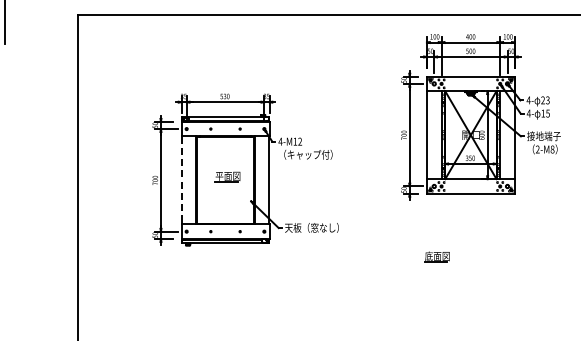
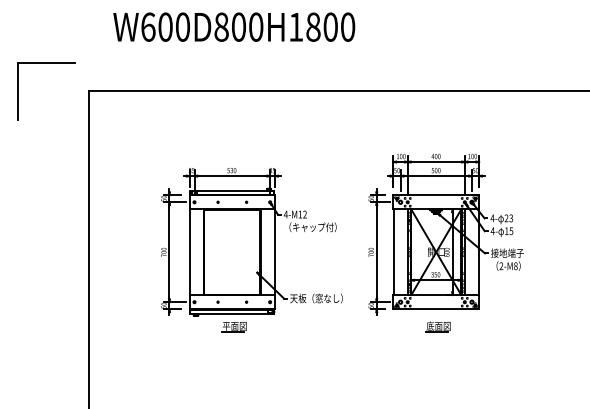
part: (480, 116) -> (445, 234), moved
part: (226, 177) -> (233, 327), moved
line: (181, 180) -> (189, 252), dashed -> solid

